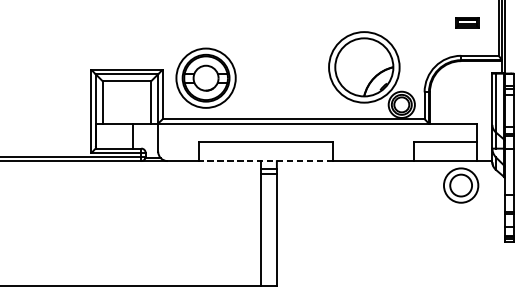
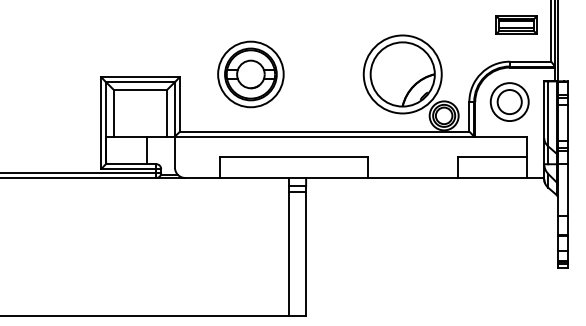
part: (467, 22) -> (516, 24), size x1.67
part: (205, 78) -> (250, 74), moved
line: (265, 161) -> (293, 178), dashed -> solid
part: (460, 185) -> (509, 101), moved

